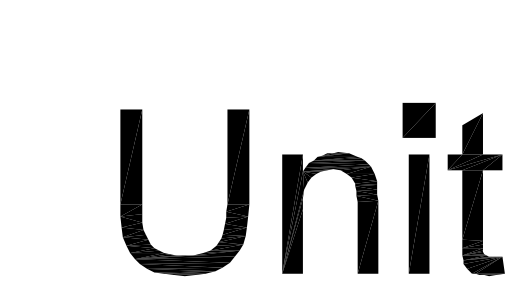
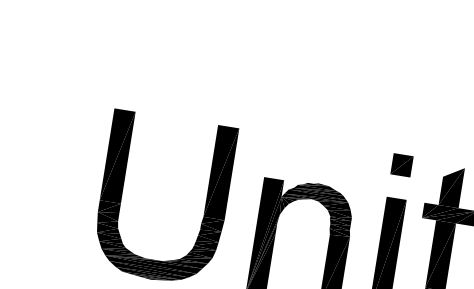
part: (418, 120) -> (401, 165), size x0.62

